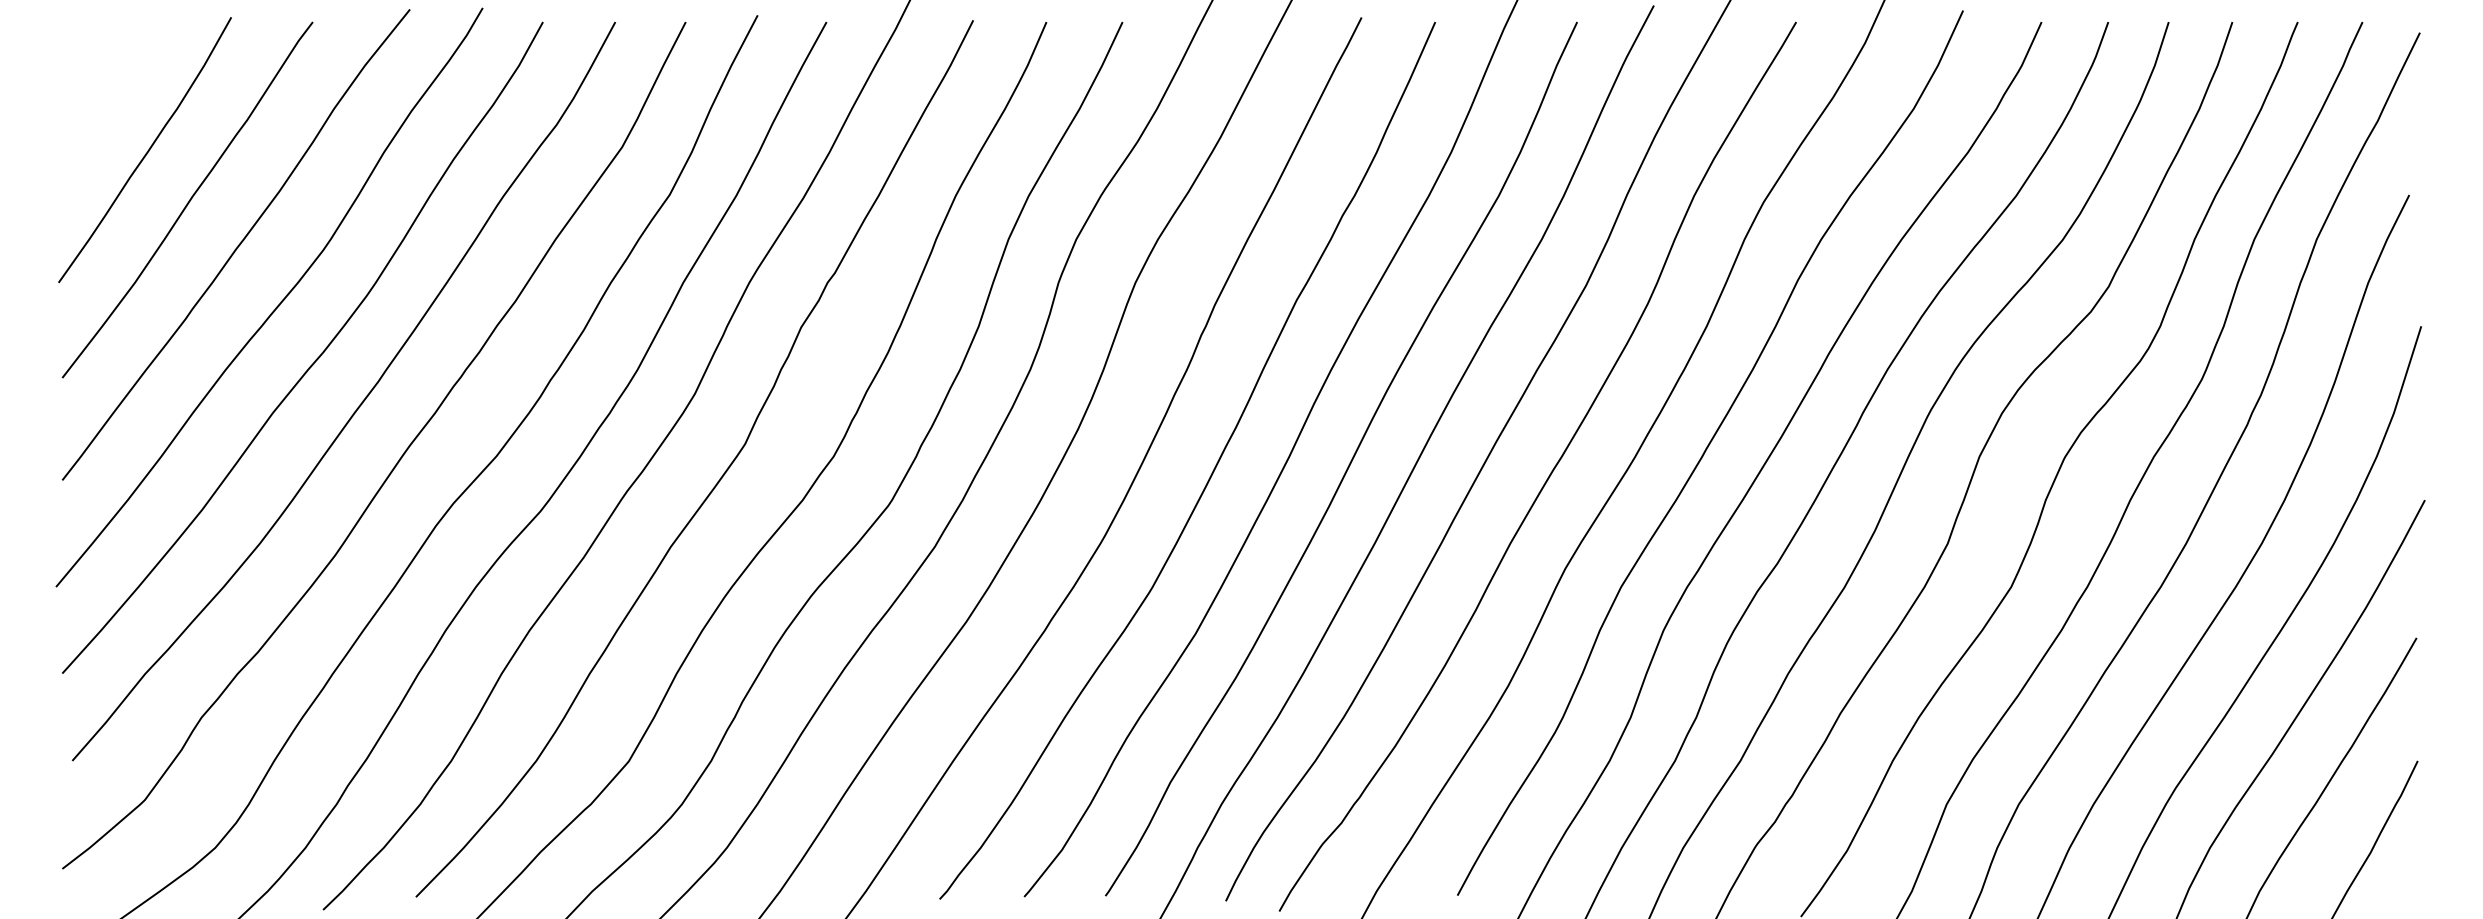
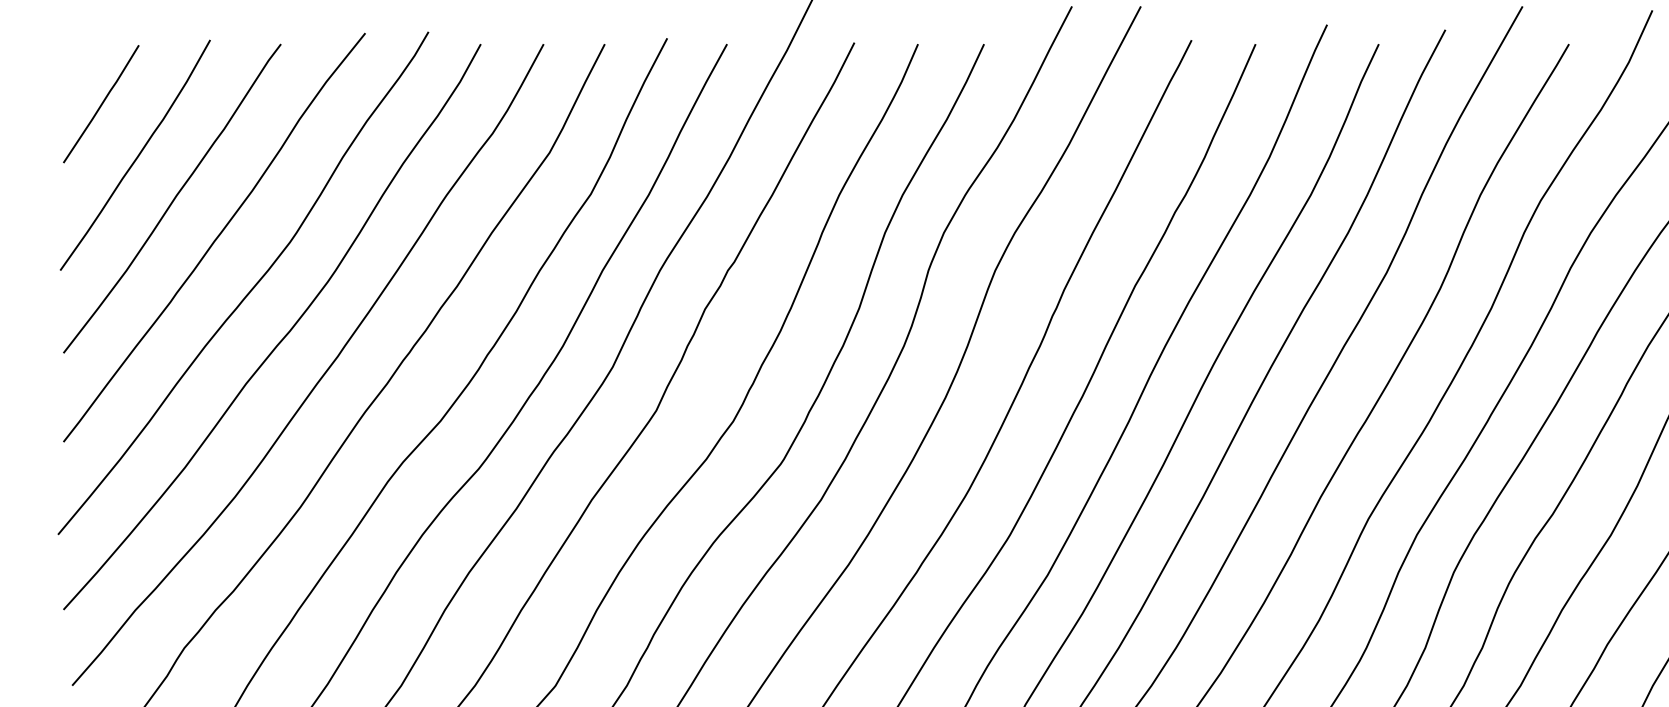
line: (105, 91) -> (100, 104), added

